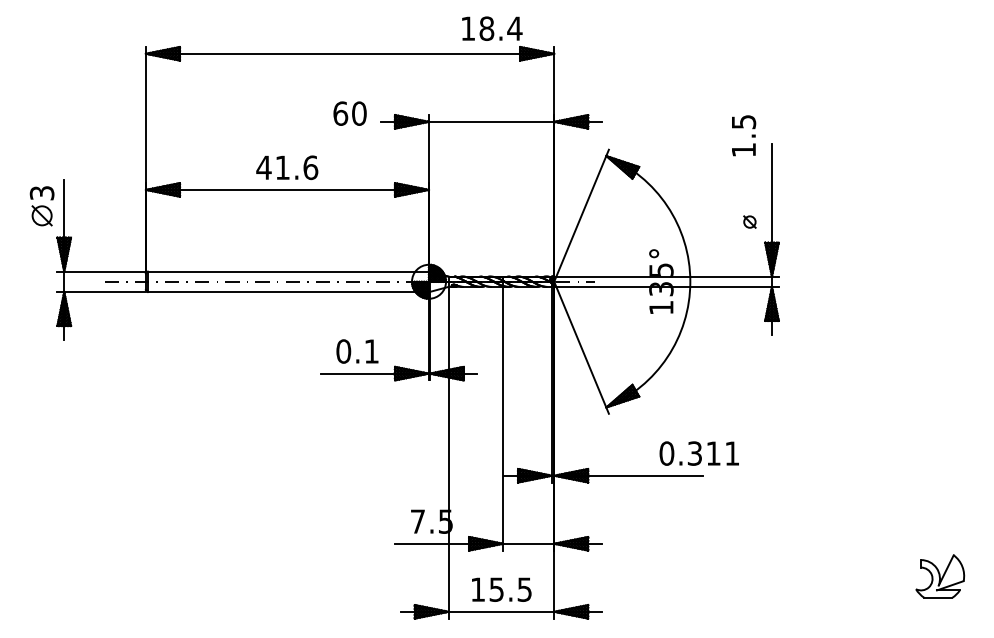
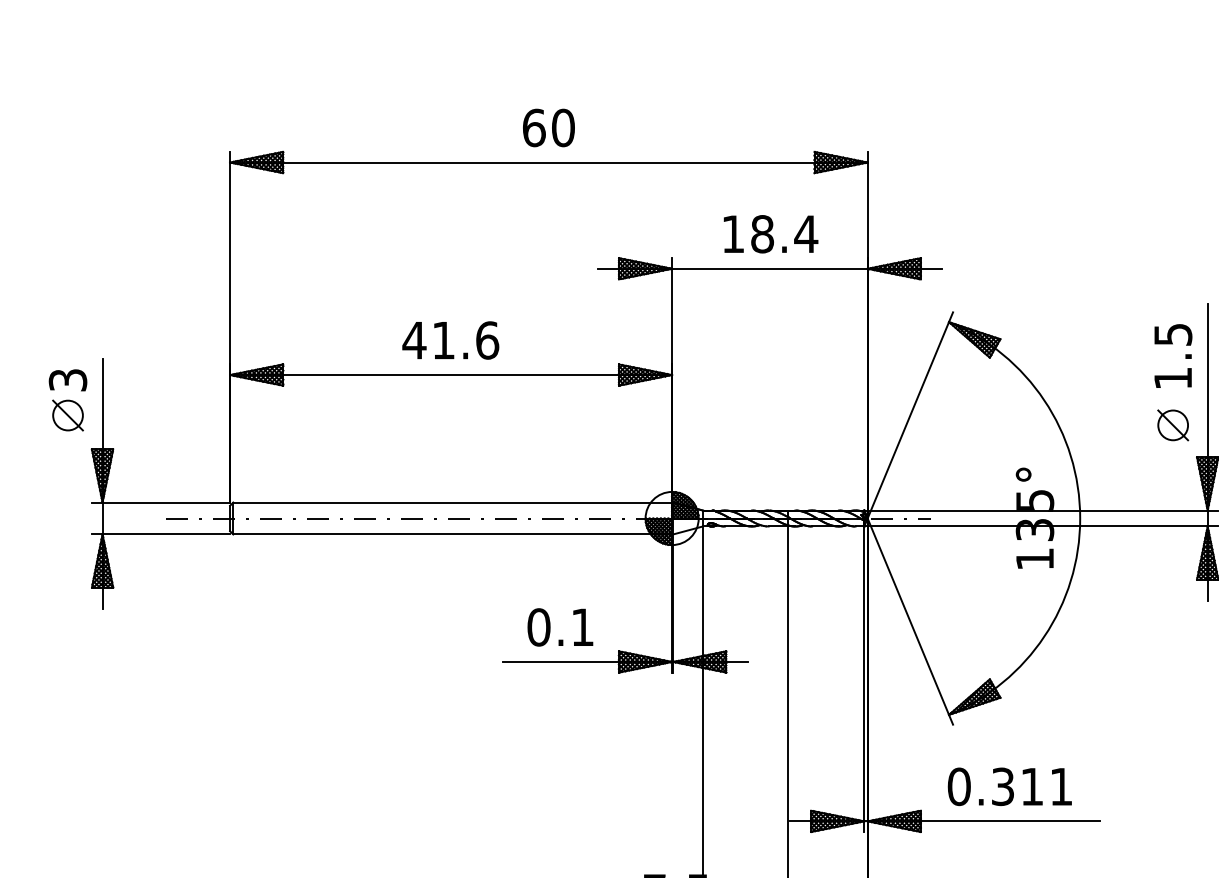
text: (492, 28) -> (771, 233), moved
text: (349, 113) -> (547, 127), moved
text: (744, 135) -> (1174, 355), moved
part: (749, 221) -> (1172, 424), size x1.67
text: (698, 453) -> (1008, 786), moved

